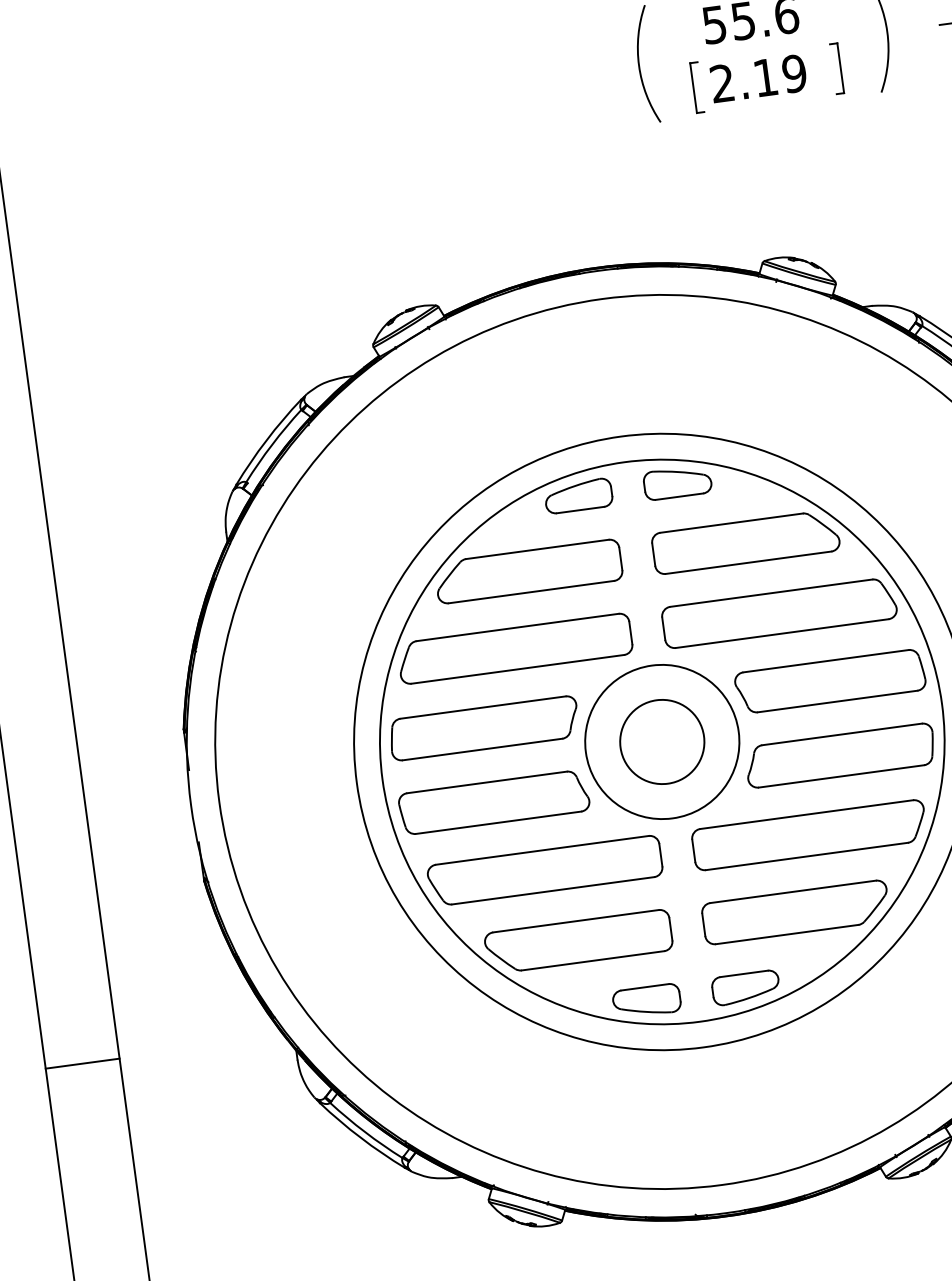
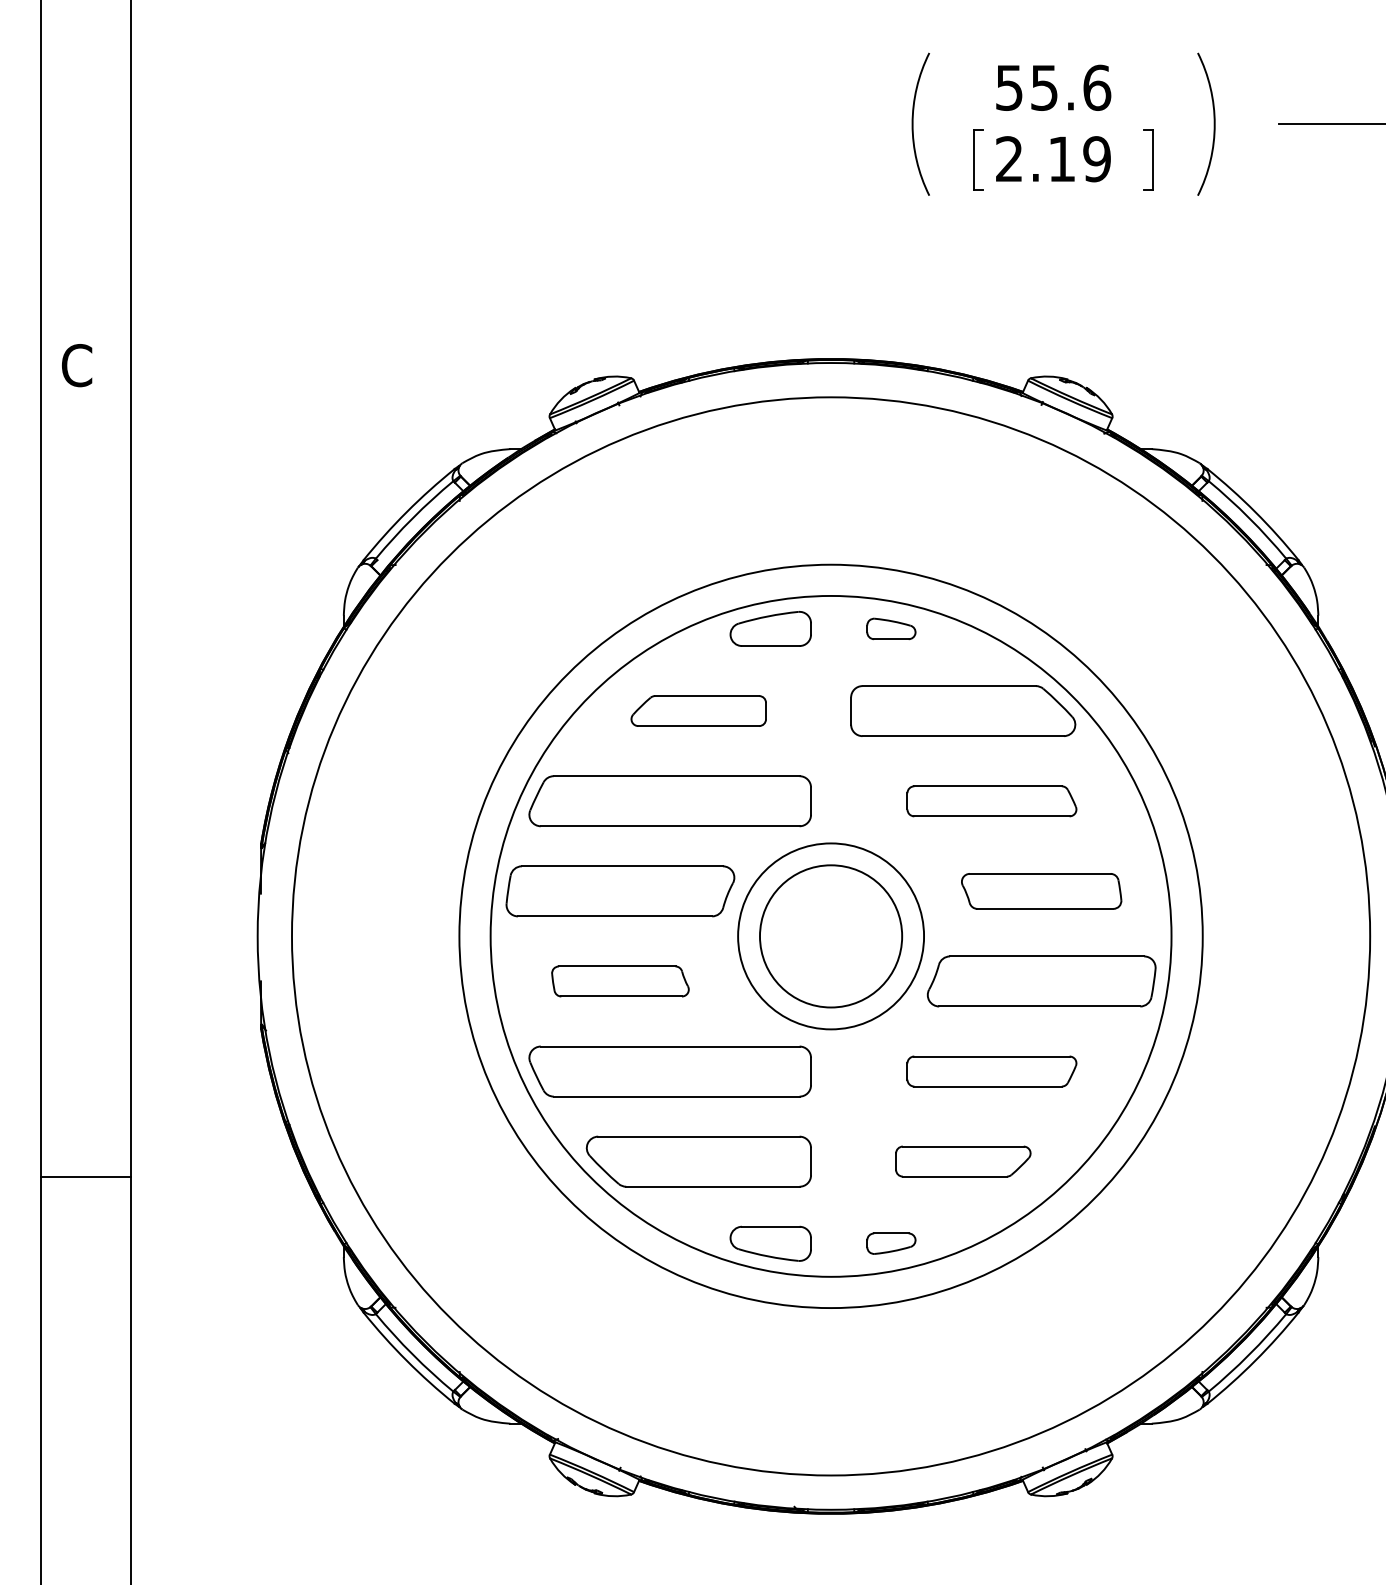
part: (677, 482) -> (891, 628), size x0.6
part: (528, 571) -> (698, 710), size x0.6
part: (779, 613) -> (991, 801), size x0.6
part: (830, 681) -> (1041, 891), size x0.7
circle: (661, 742) -> (830, 936), size x1.4
part: (494, 802) -> (620, 981), size x0.6
part: (809, 835) -> (991, 1071), size x0.6
part: (796, 912) -> (963, 1161), size x0.6
part: (746, 987) -> (891, 1243), size x0.6
line: (82, 1063) -> (86, 1177), moved

